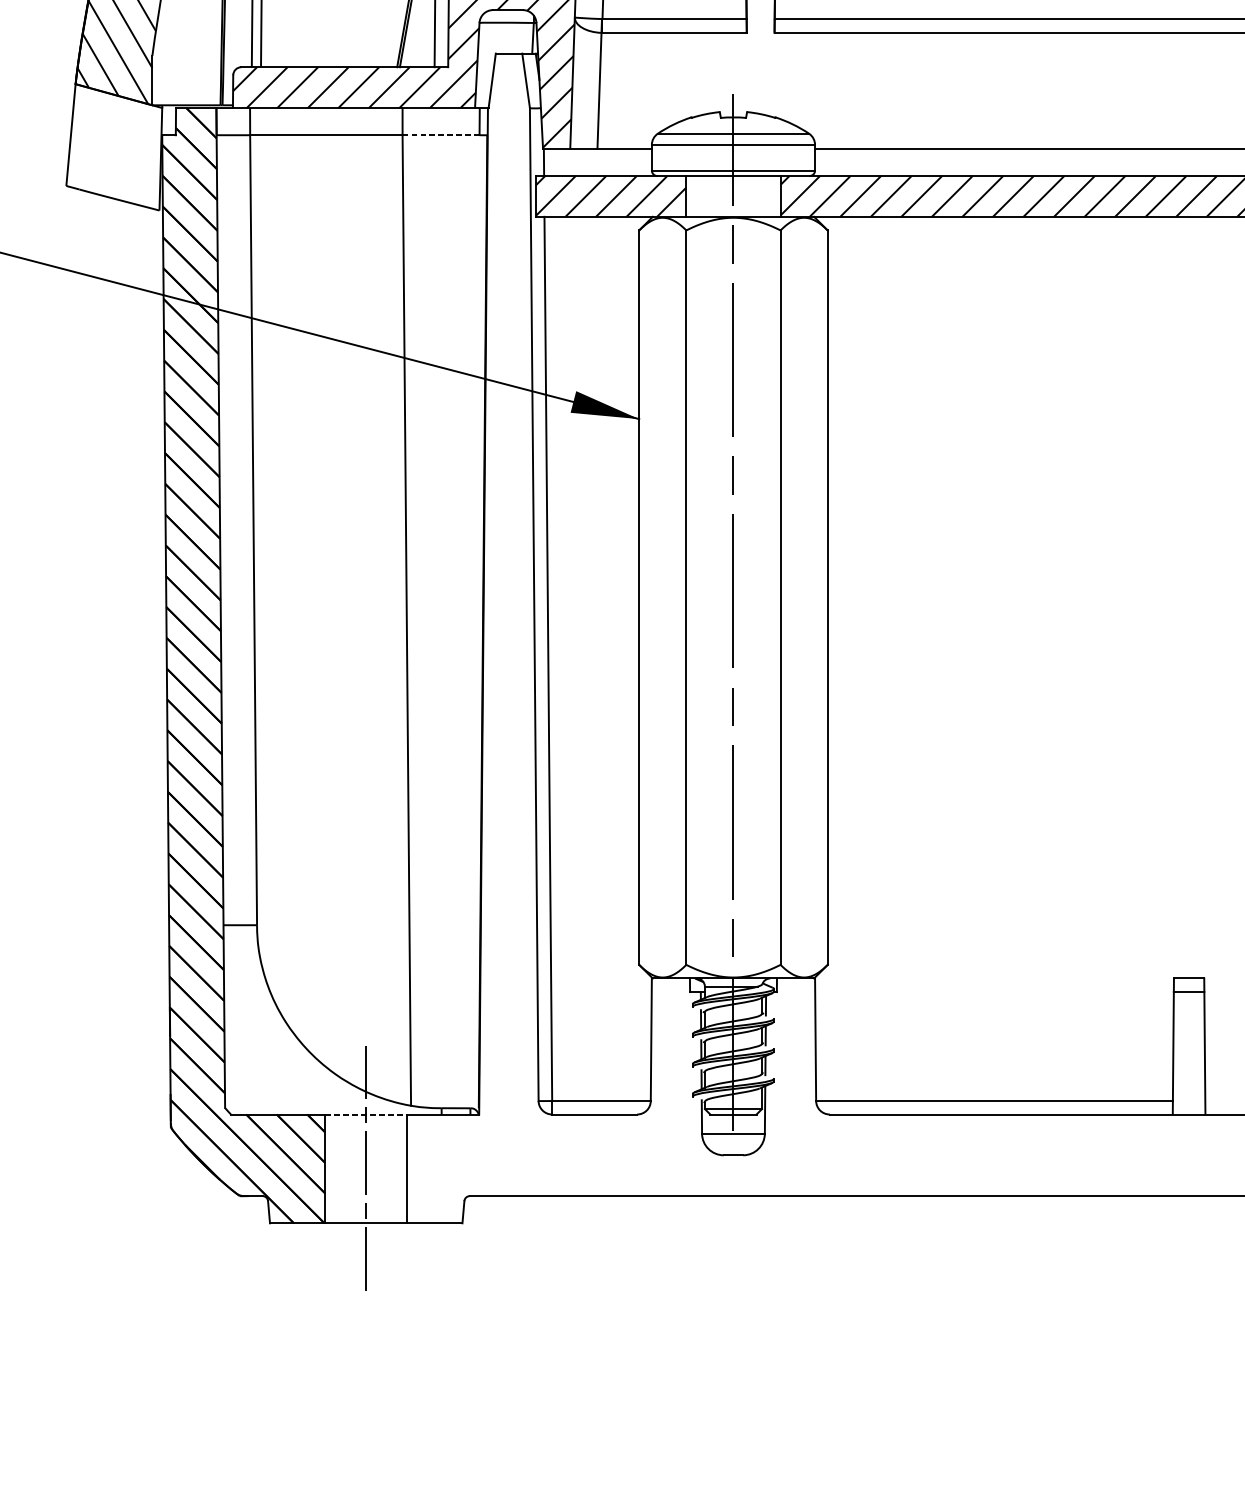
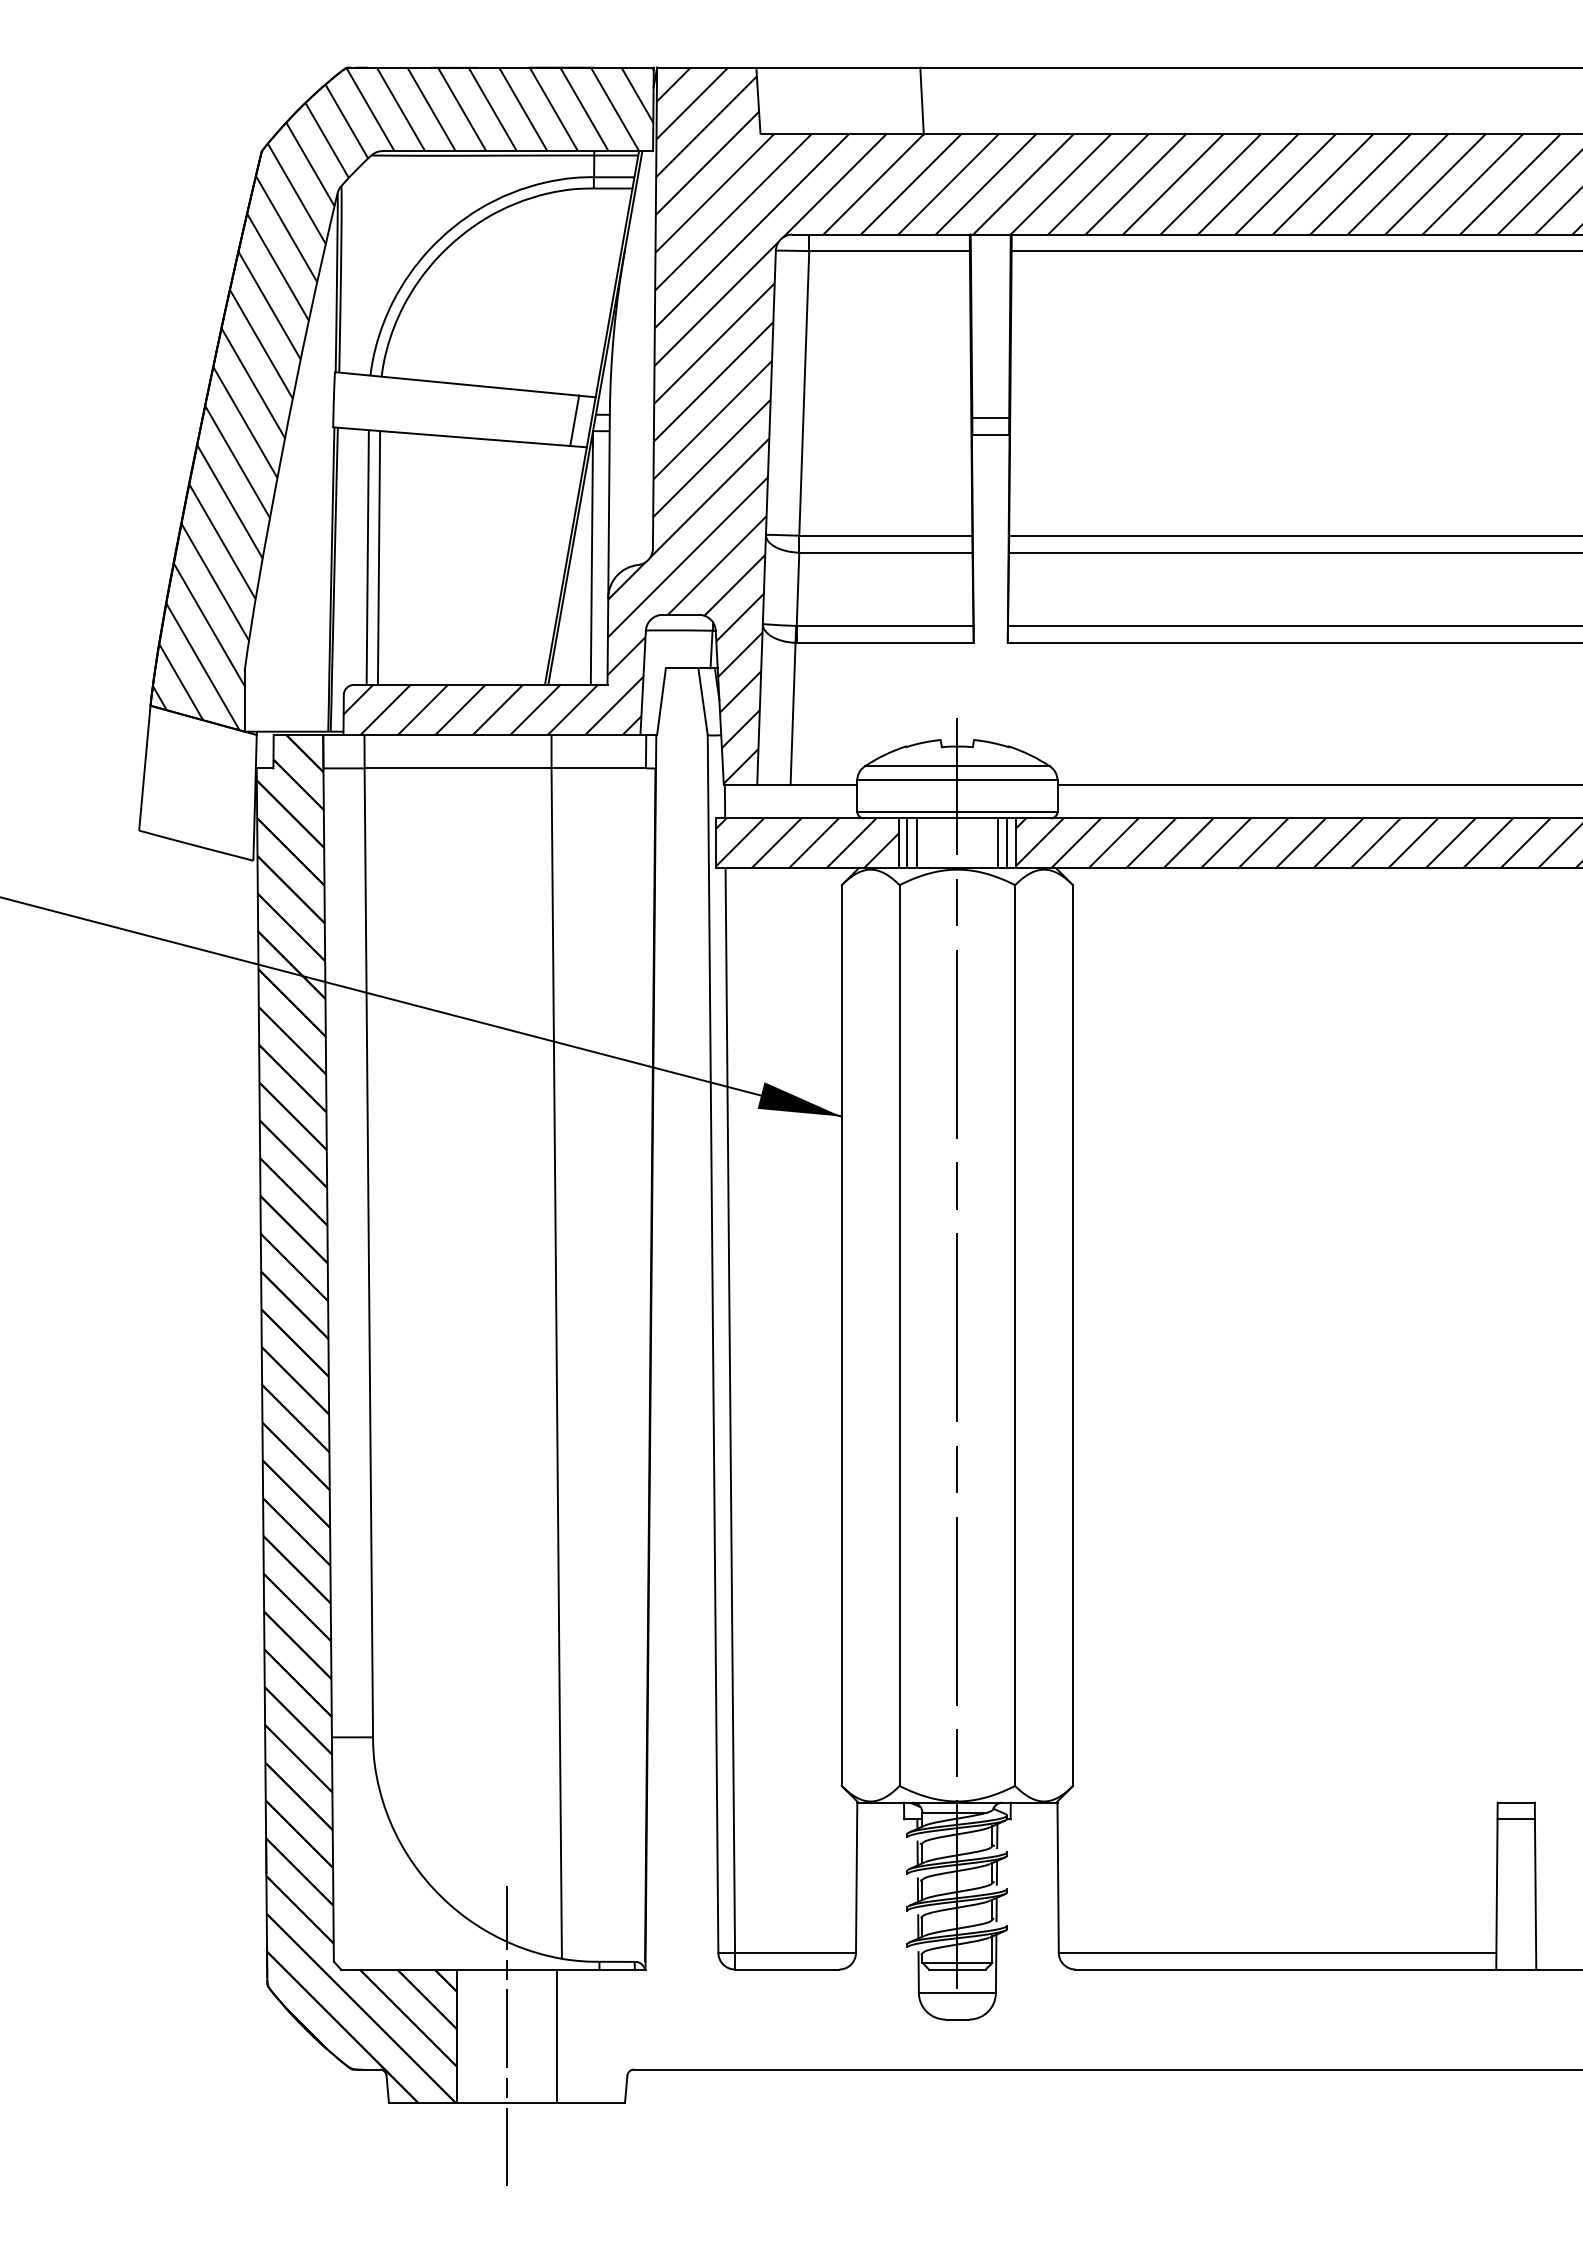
line: (441, 135) -> (599, 768), dashed -> solid
line: (692, 196) -> (907, 843), added
line: (700, 196) -> (916, 843), added
line: (766, 196) -> (997, 843), added
line: (774, 196) -> (1007, 843), added
line: (366, 1114) -> (507, 1969), dashed -> solid

